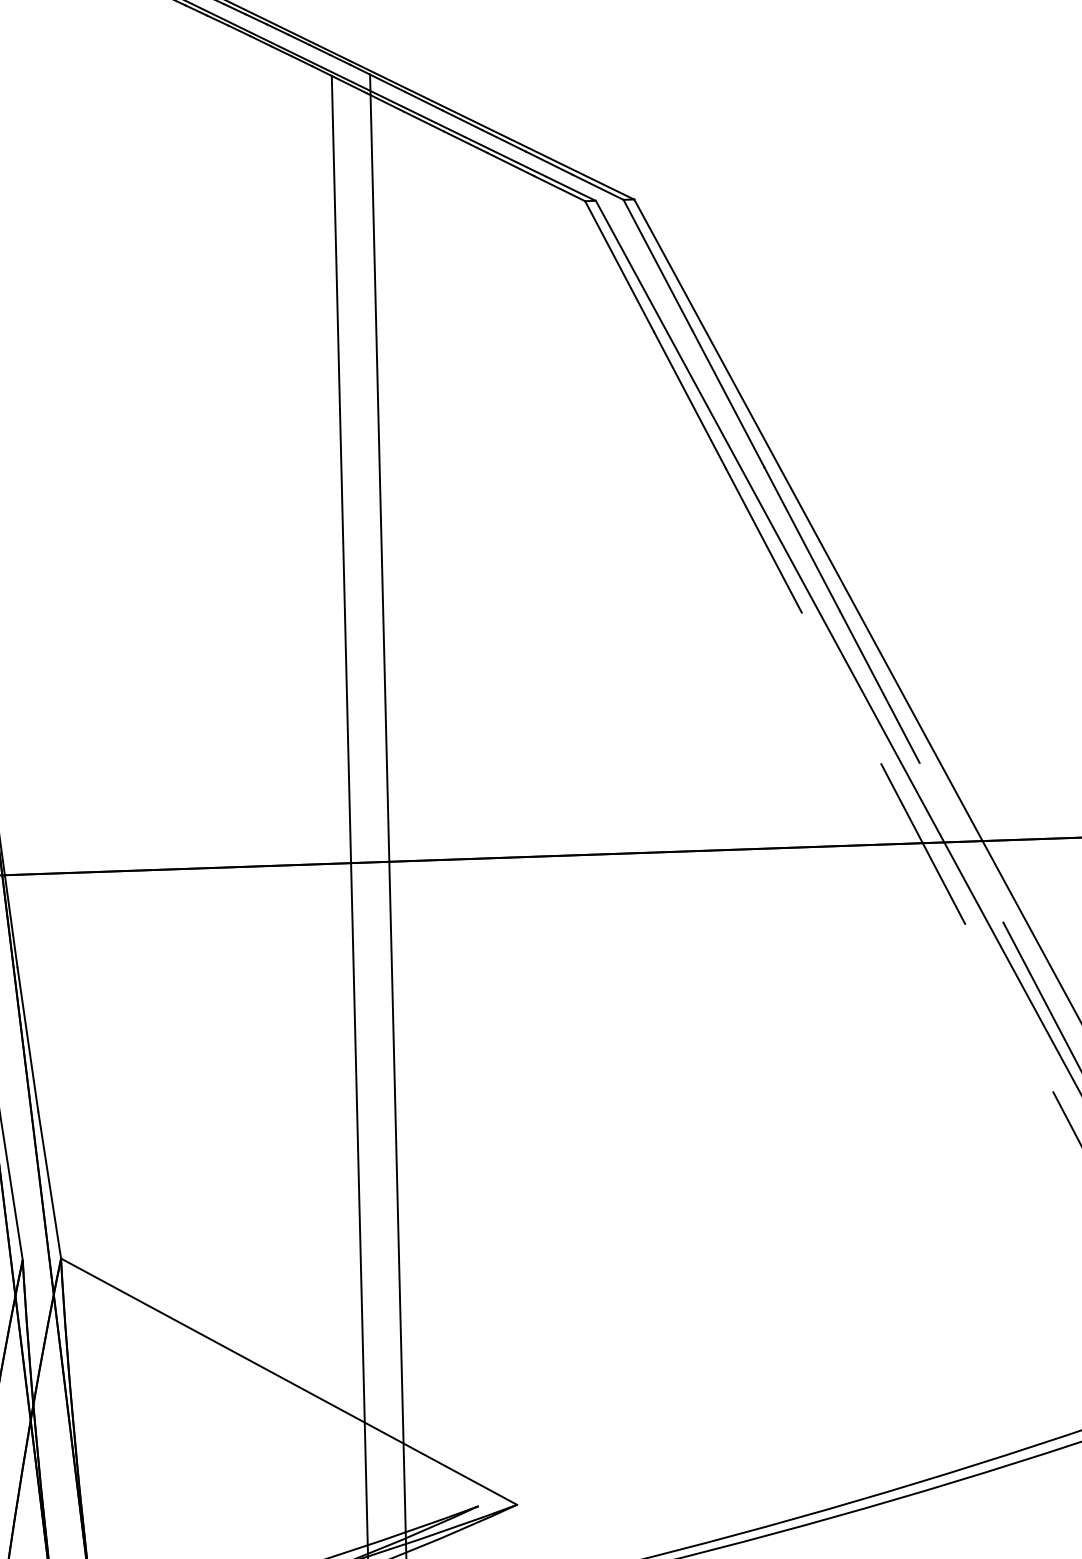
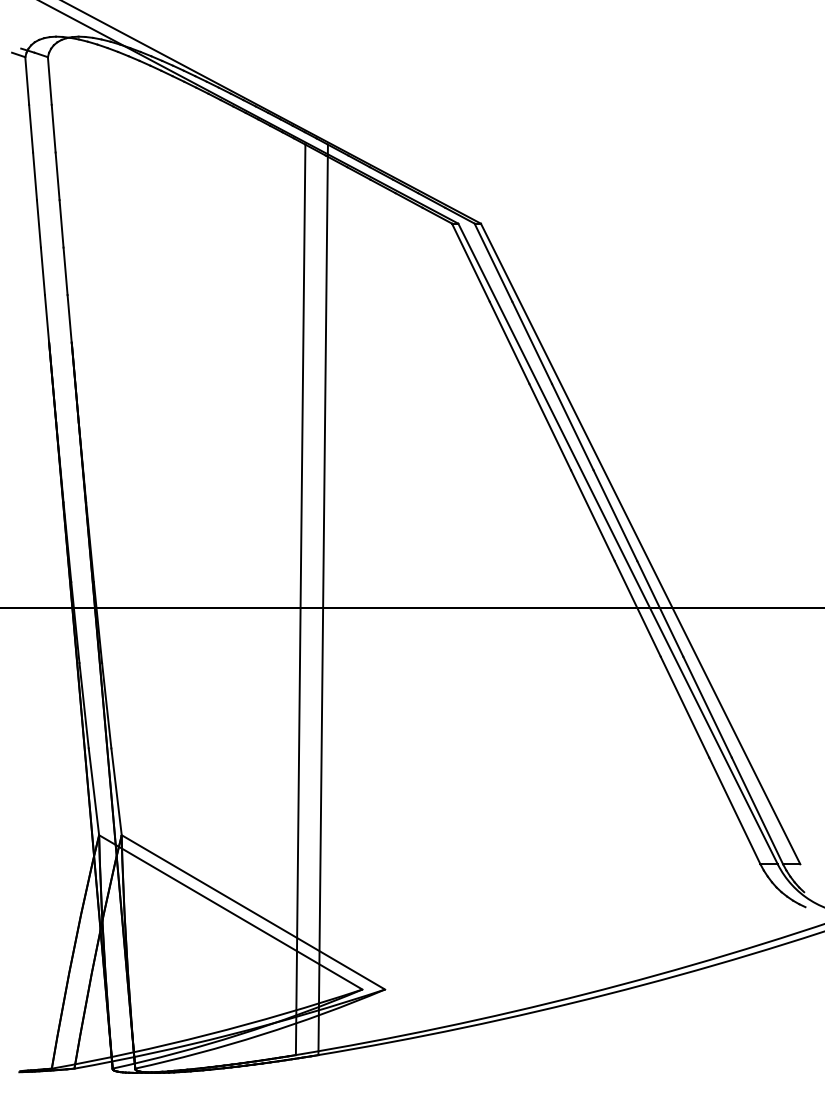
line: (840, 688) -> (592, 515), added
line: (961, 841) -> (660, 608), added
line: (1008, 1006) -> (684, 706), added
line: (250, 1383) -> (230, 912), added

